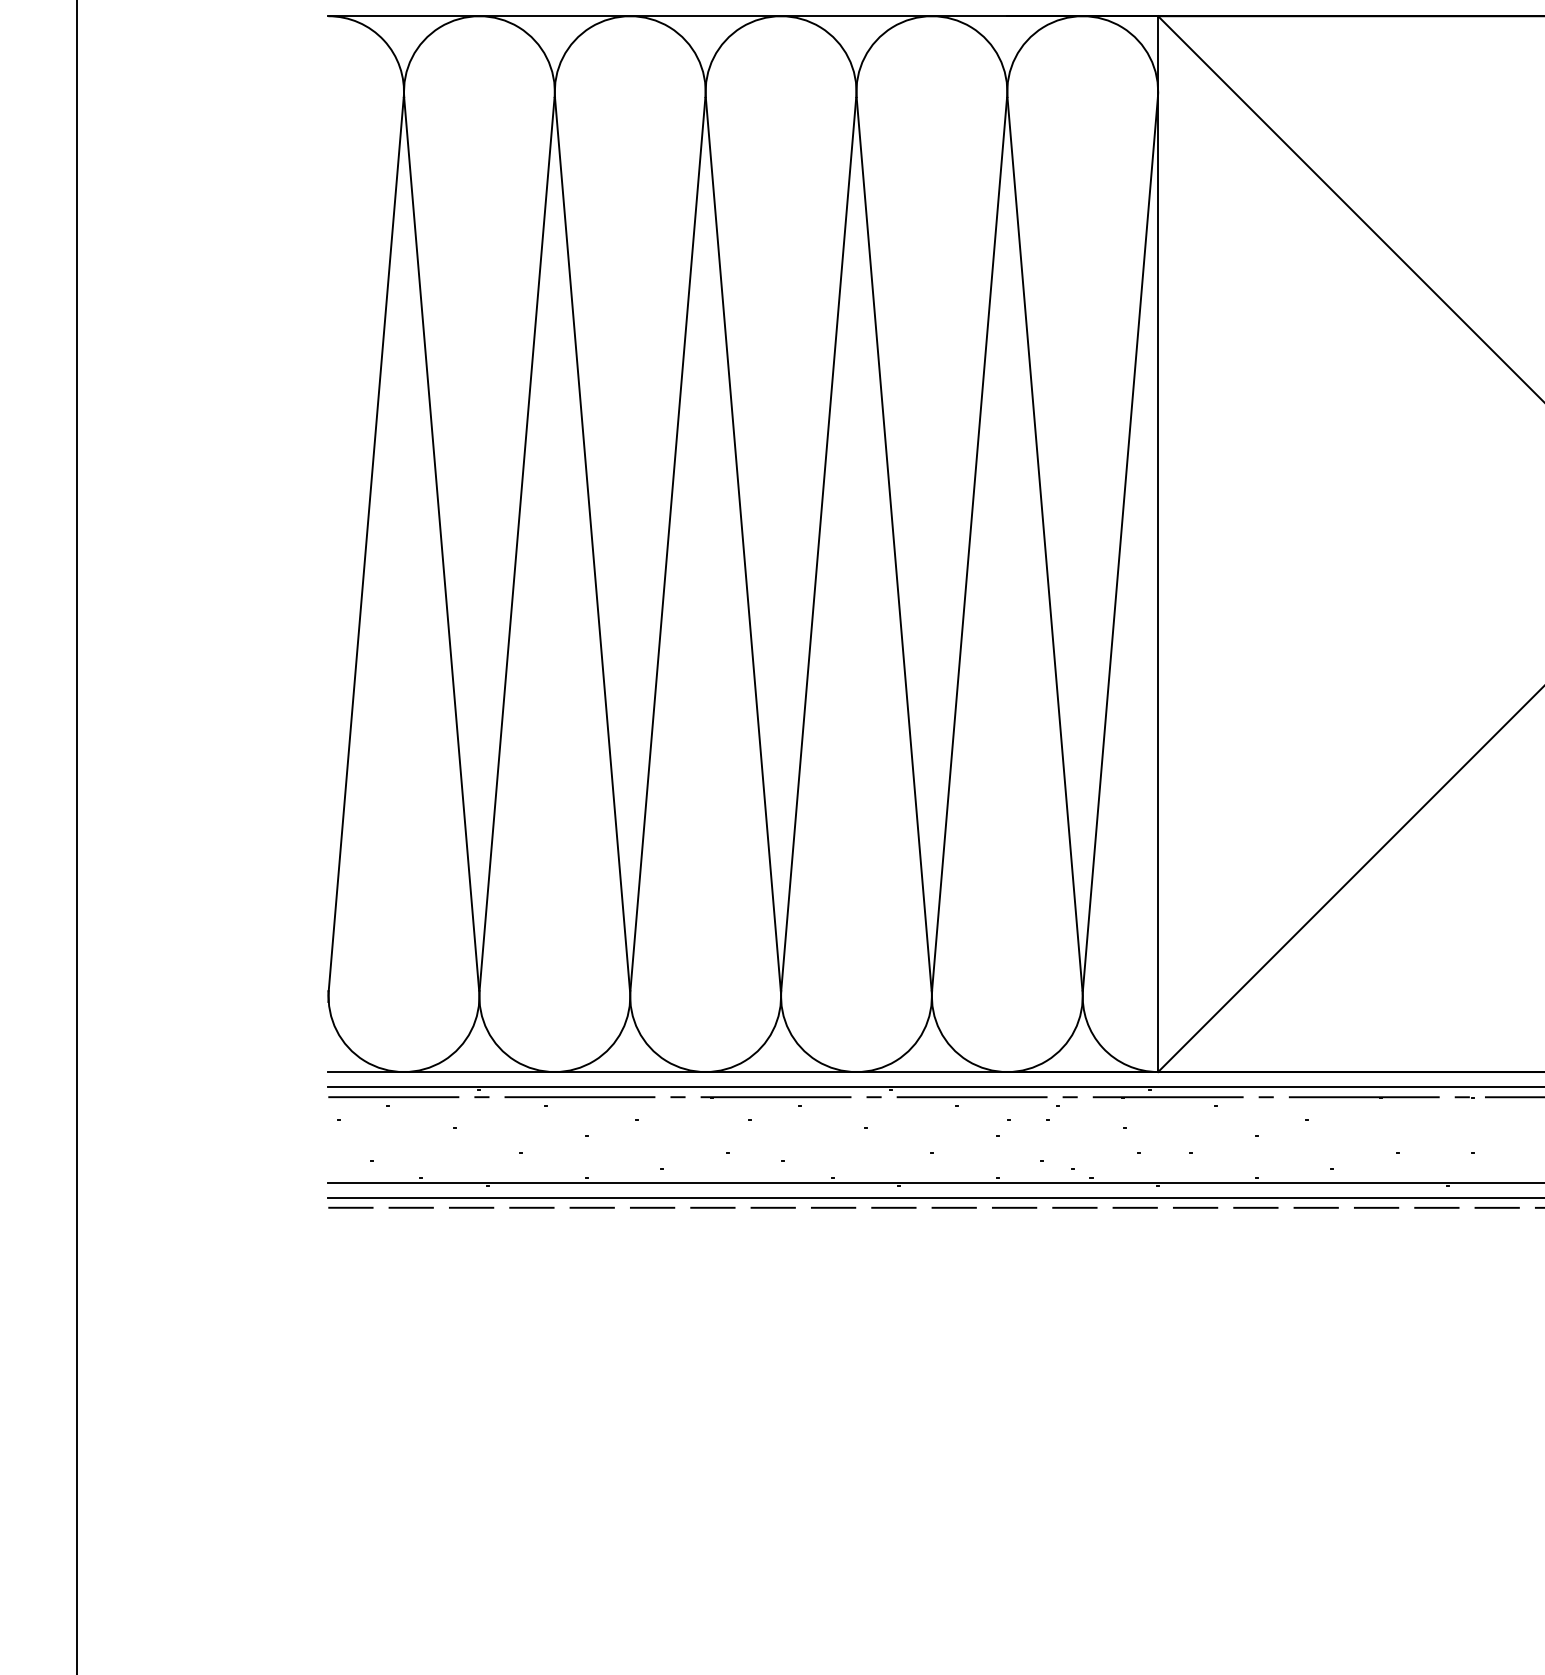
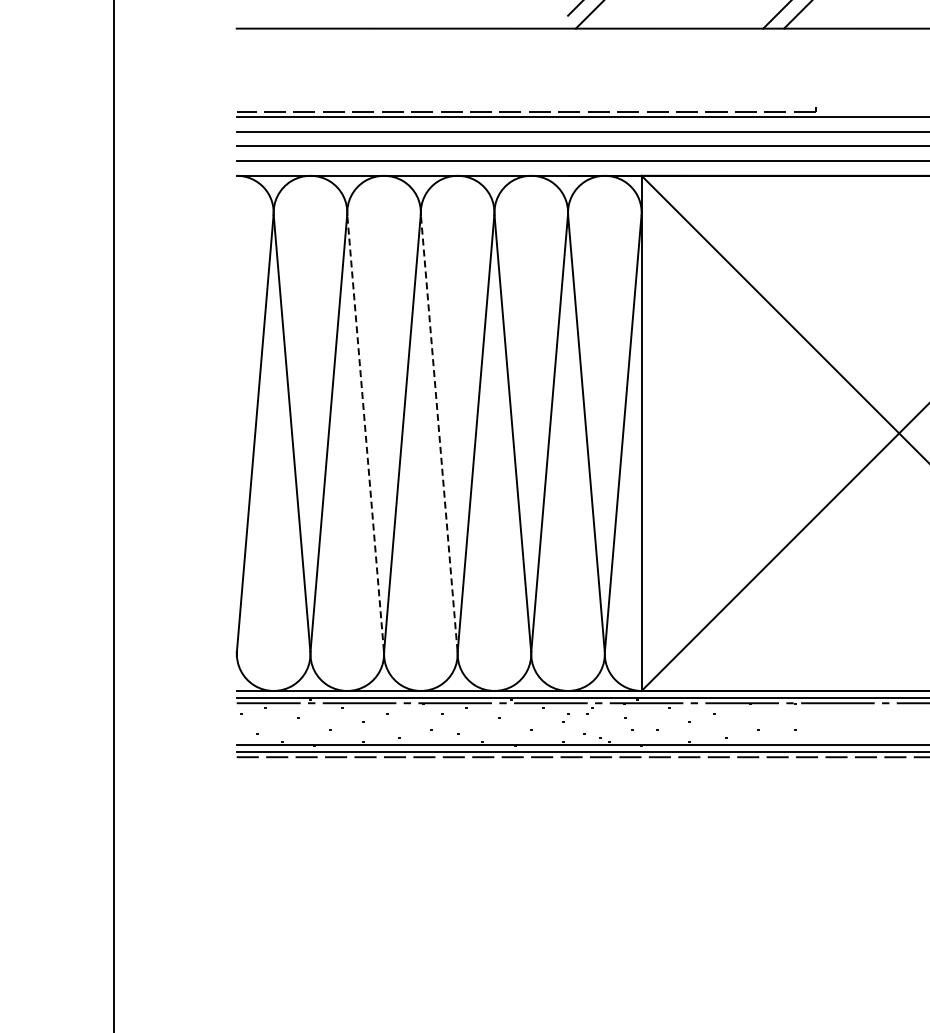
line: (592, 542) -> (365, 432), solid -> dashed
line: (743, 542) -> (439, 432), solid -> dashed

